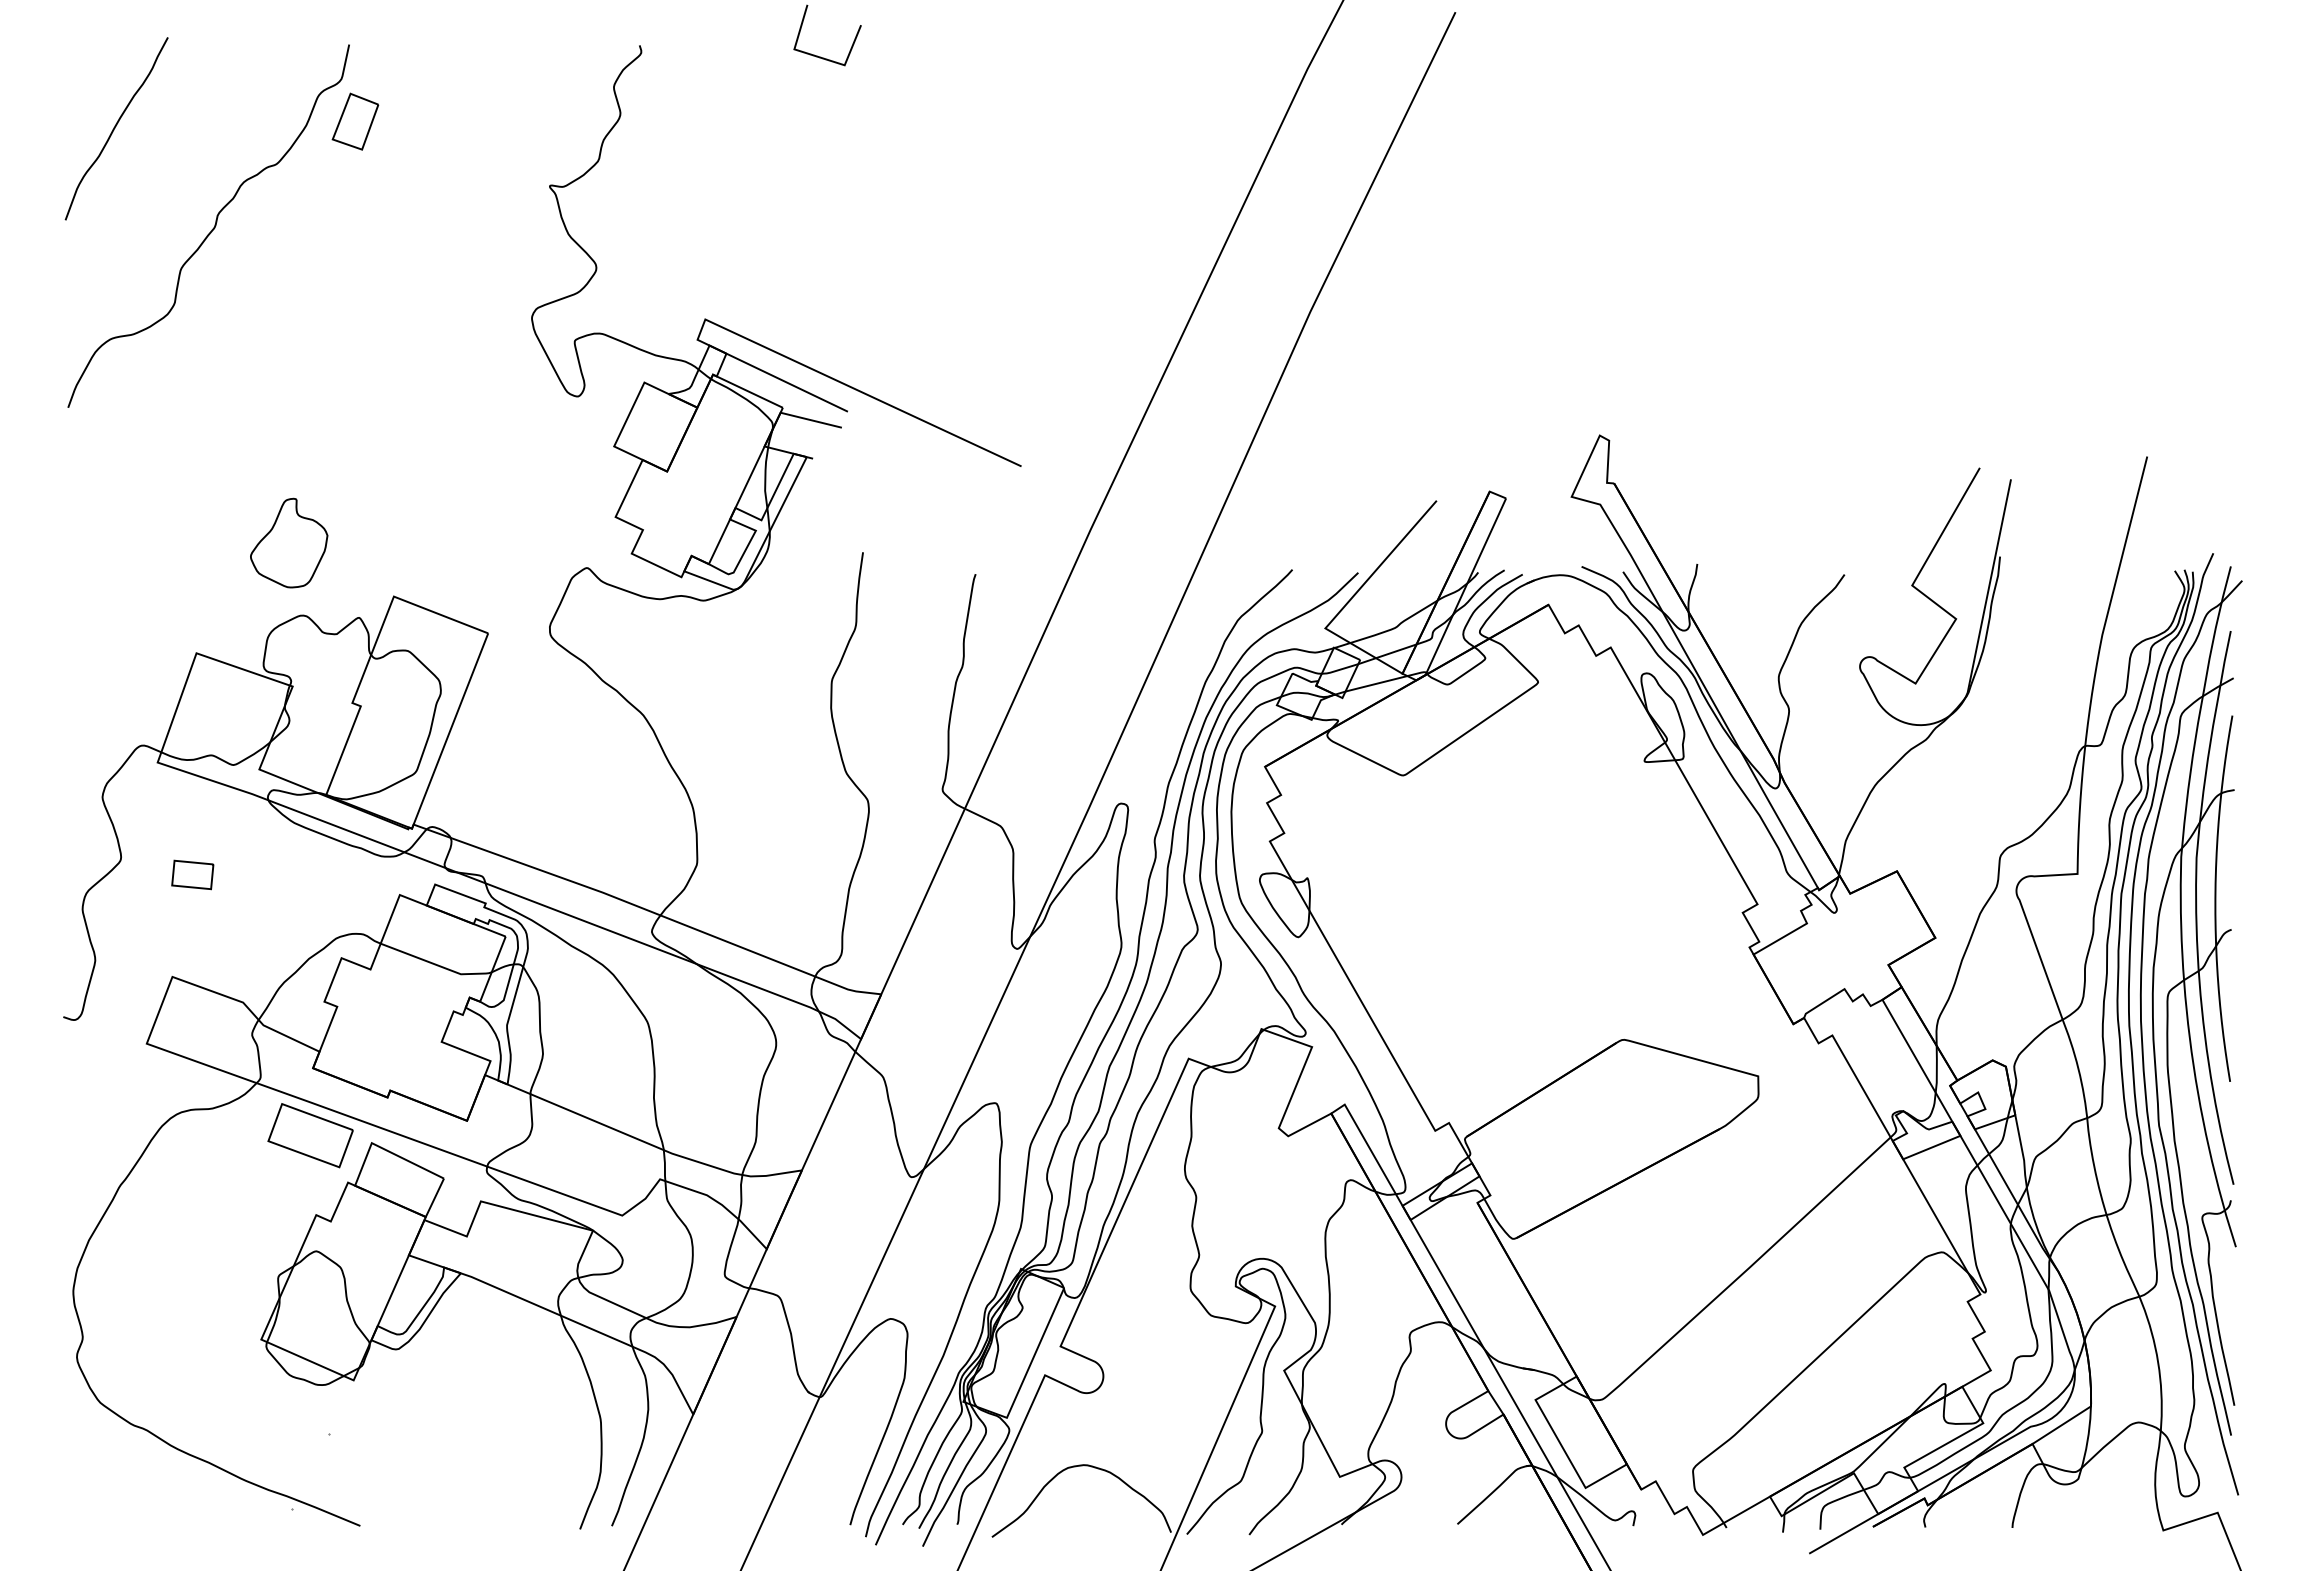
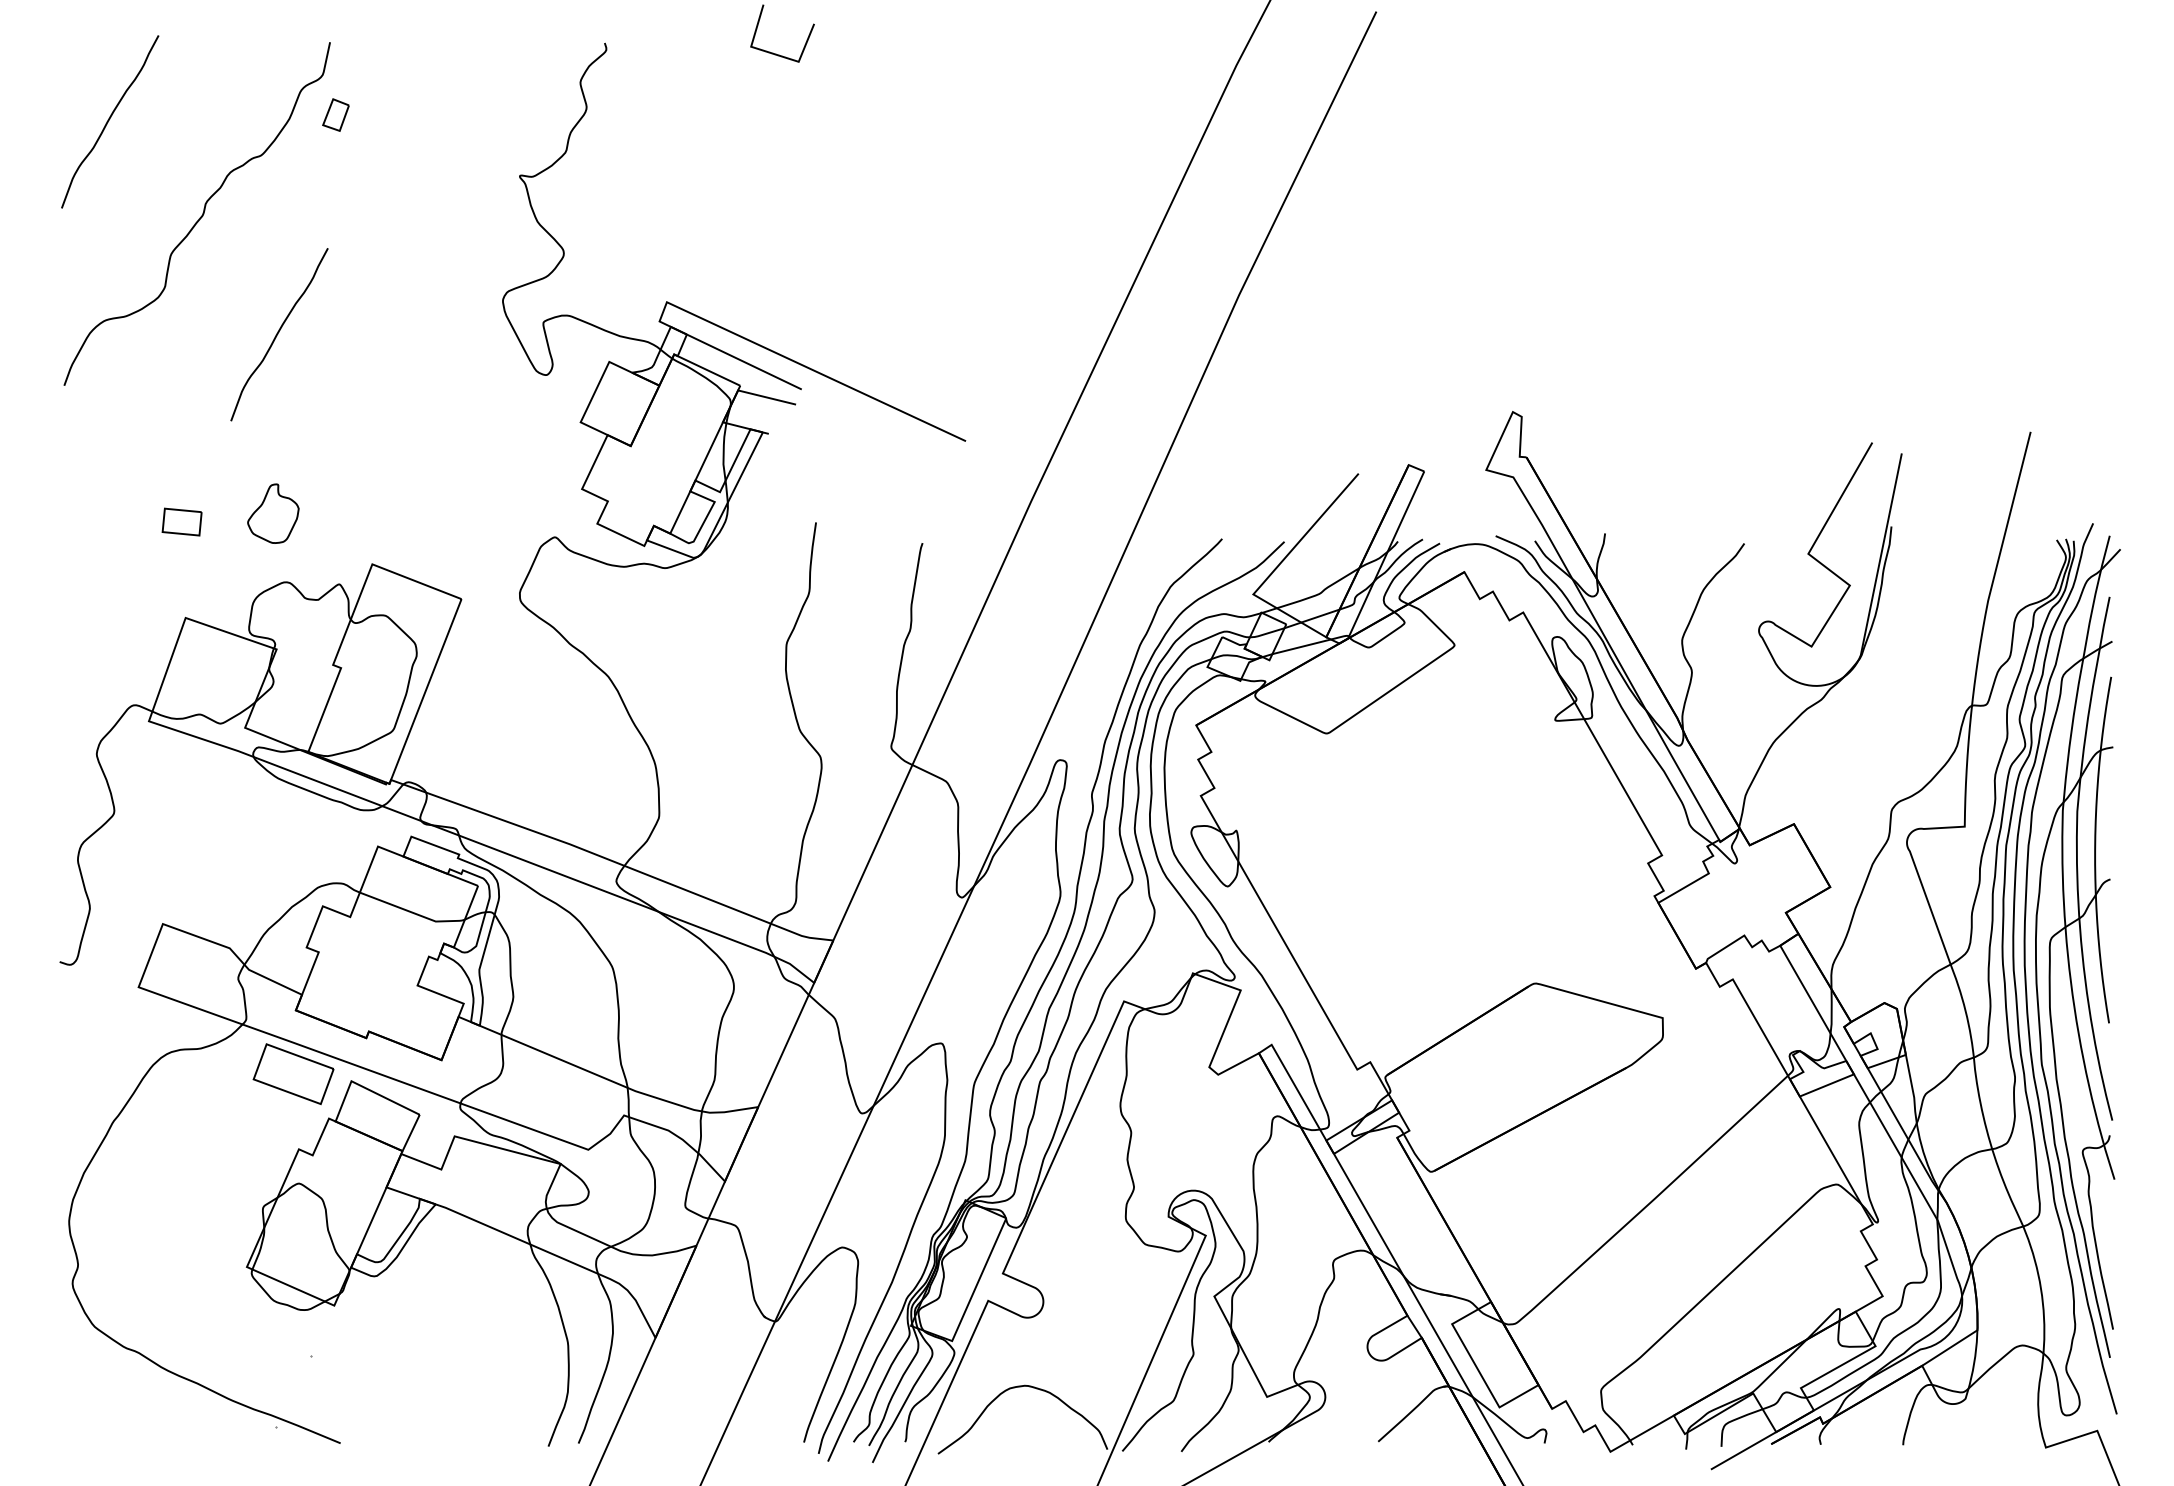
part: (355, 121) -> (336, 114), size x0.6
curve: (294, 353) -> (278, 334), added
part: (289, 542) -> (273, 513), size x0.7
part: (192, 874) -> (181, 521), moved

